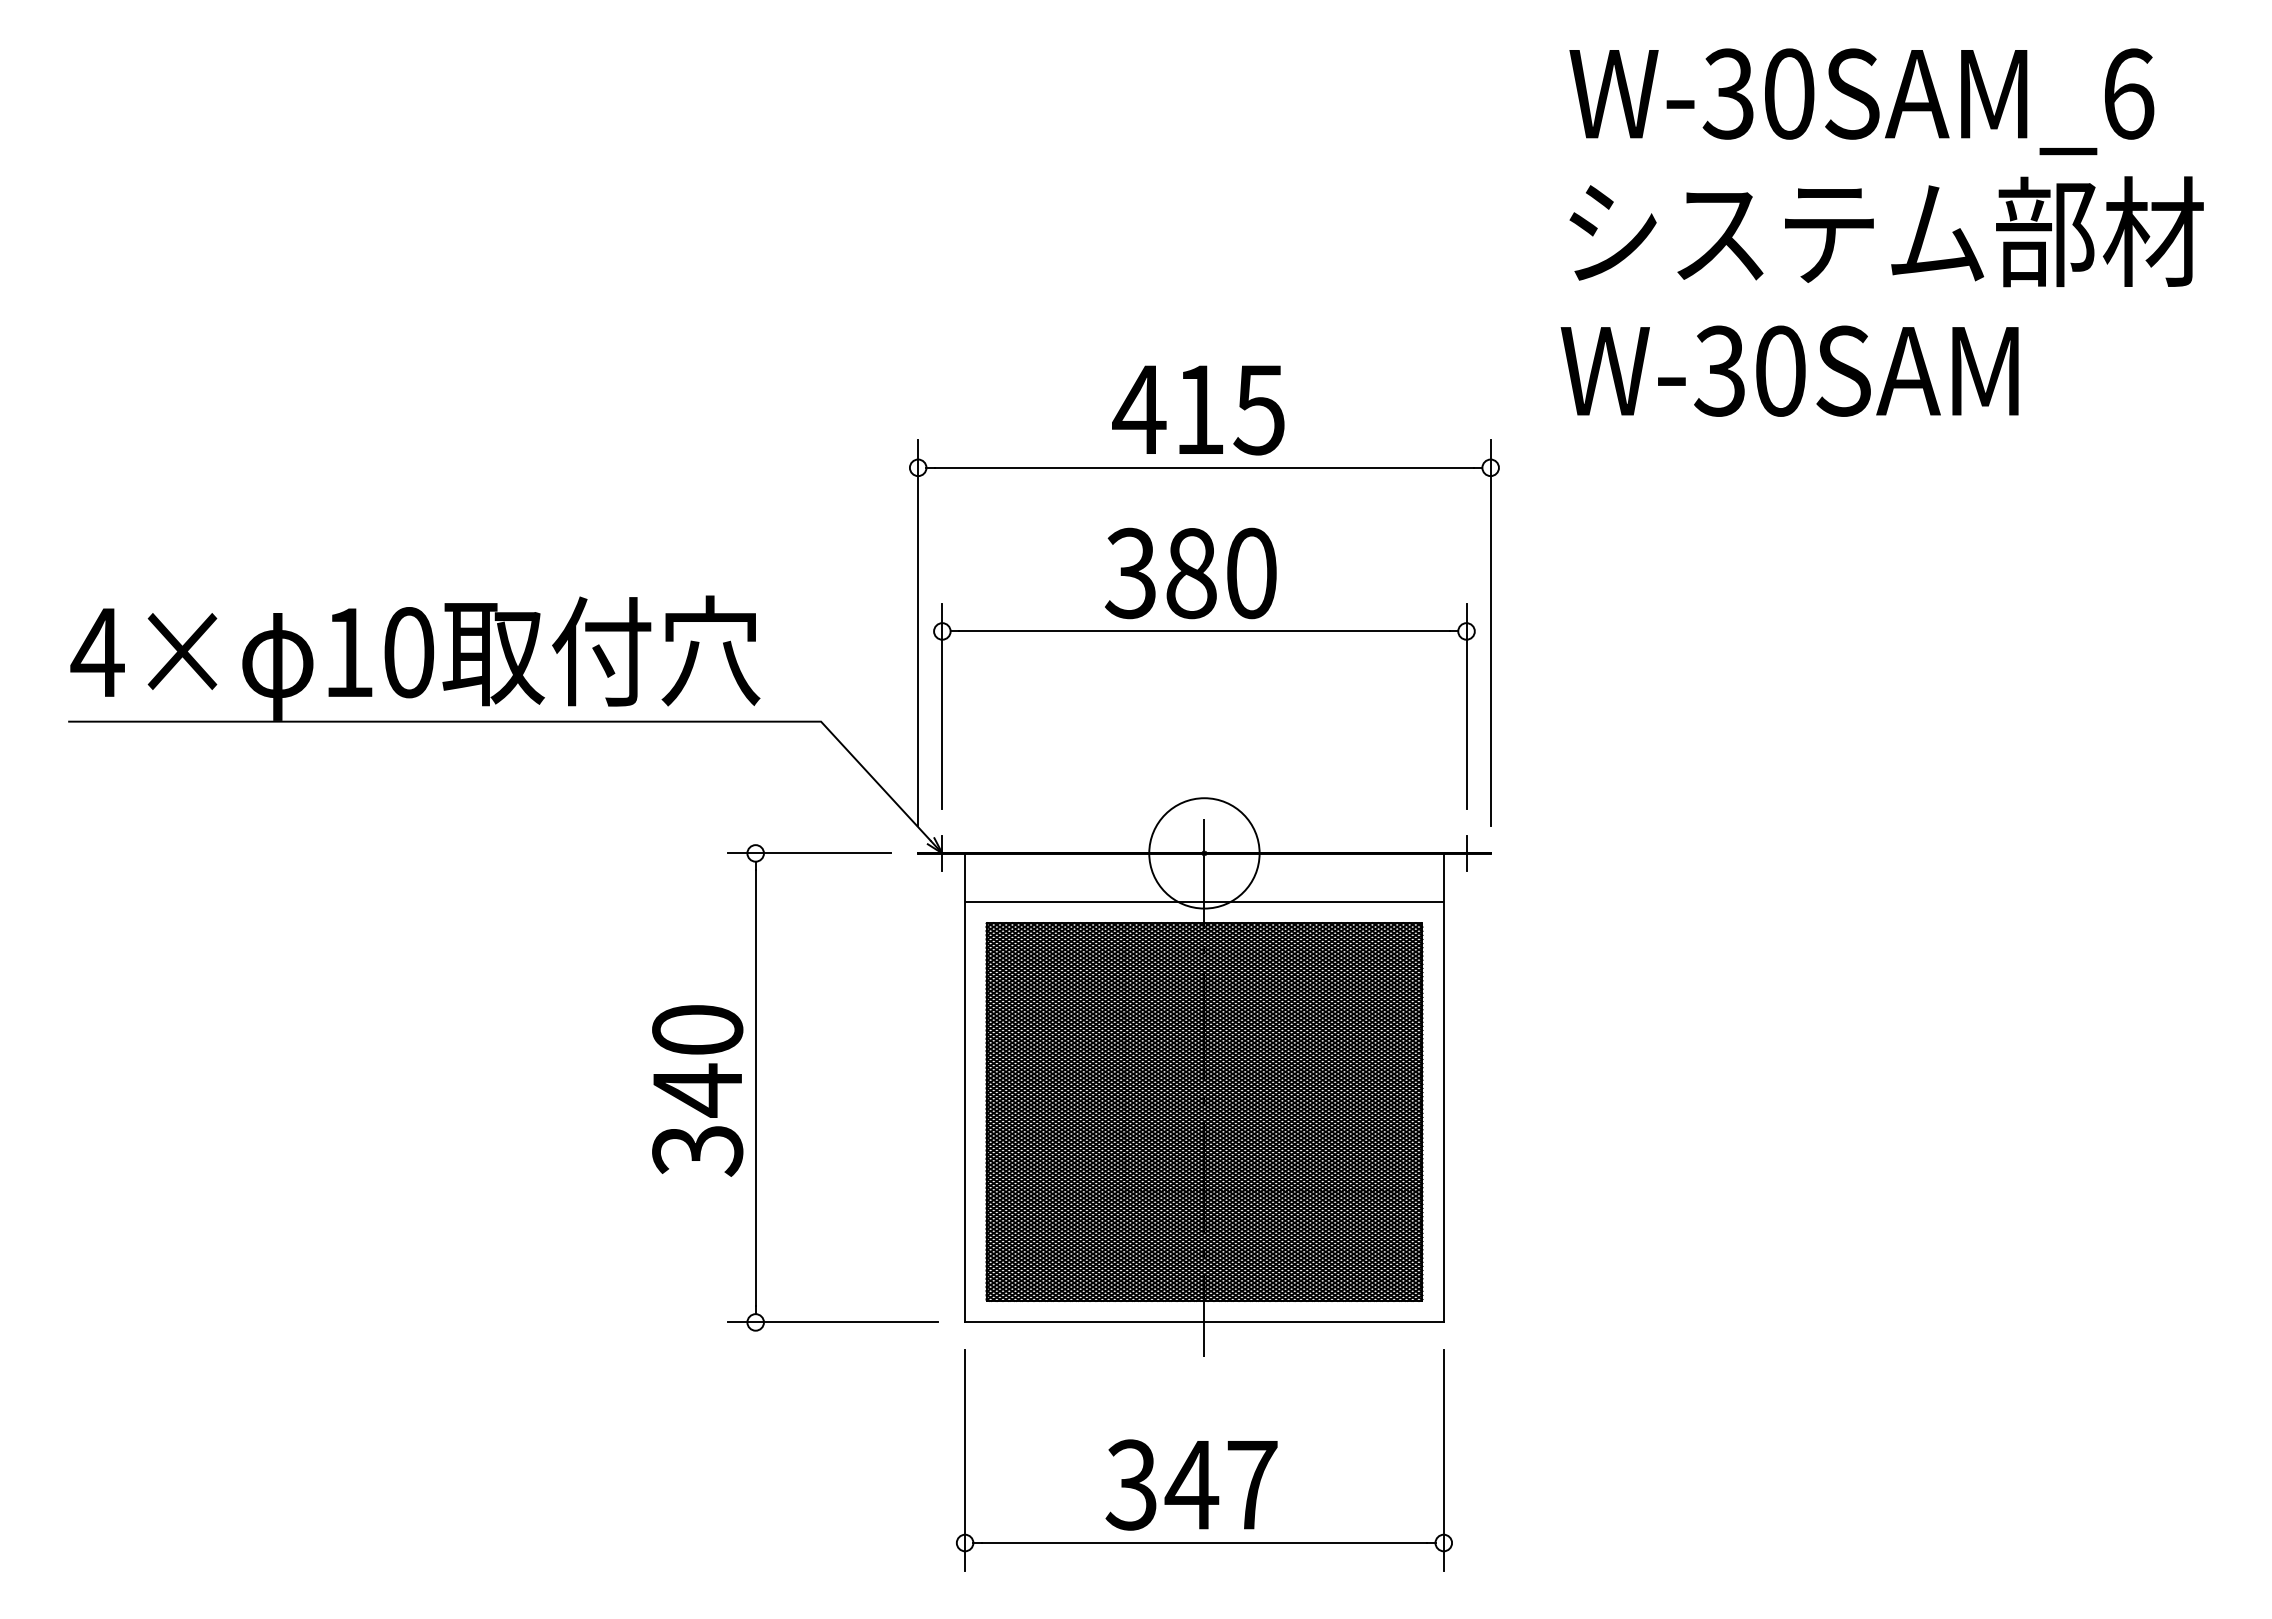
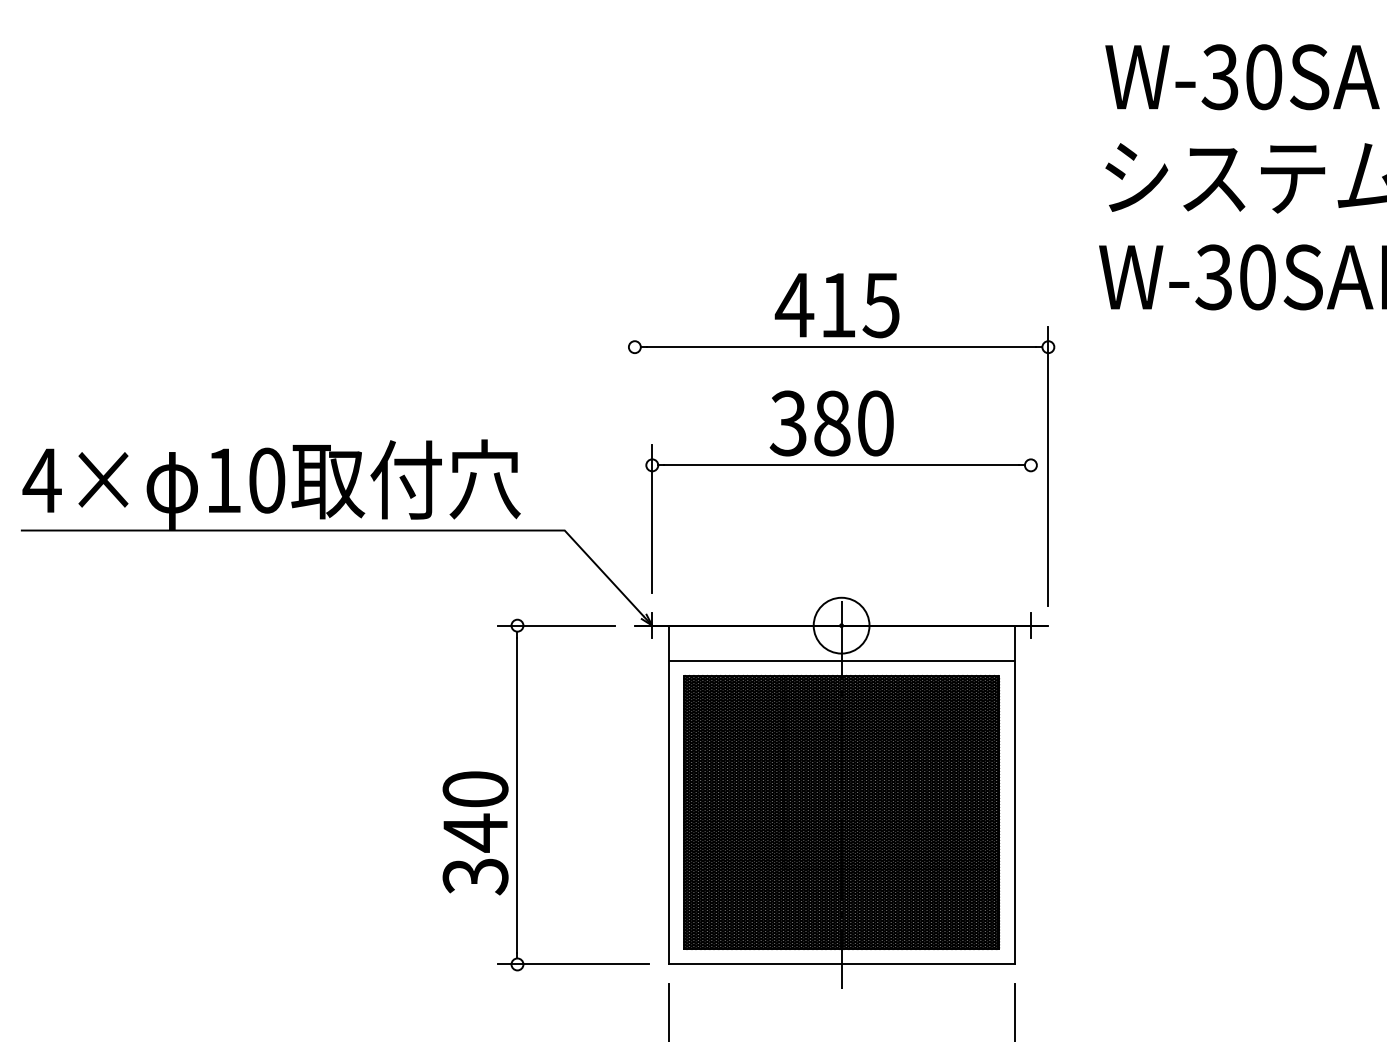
line: (918, 632) -> (635, 466), removed
line: (1466, 705) -> (1030, 518), removed
circle: (1204, 853) -> (841, 625), size x0.7
text: (697, 1090) -> (475, 833), moved

